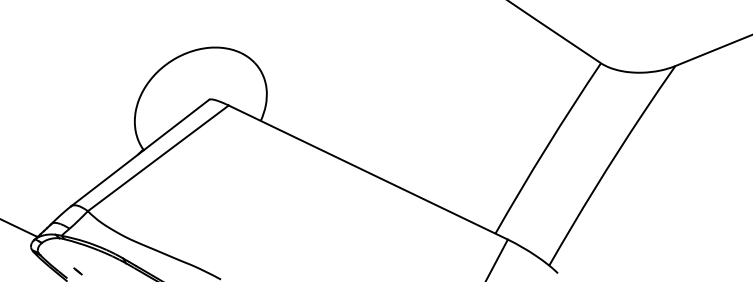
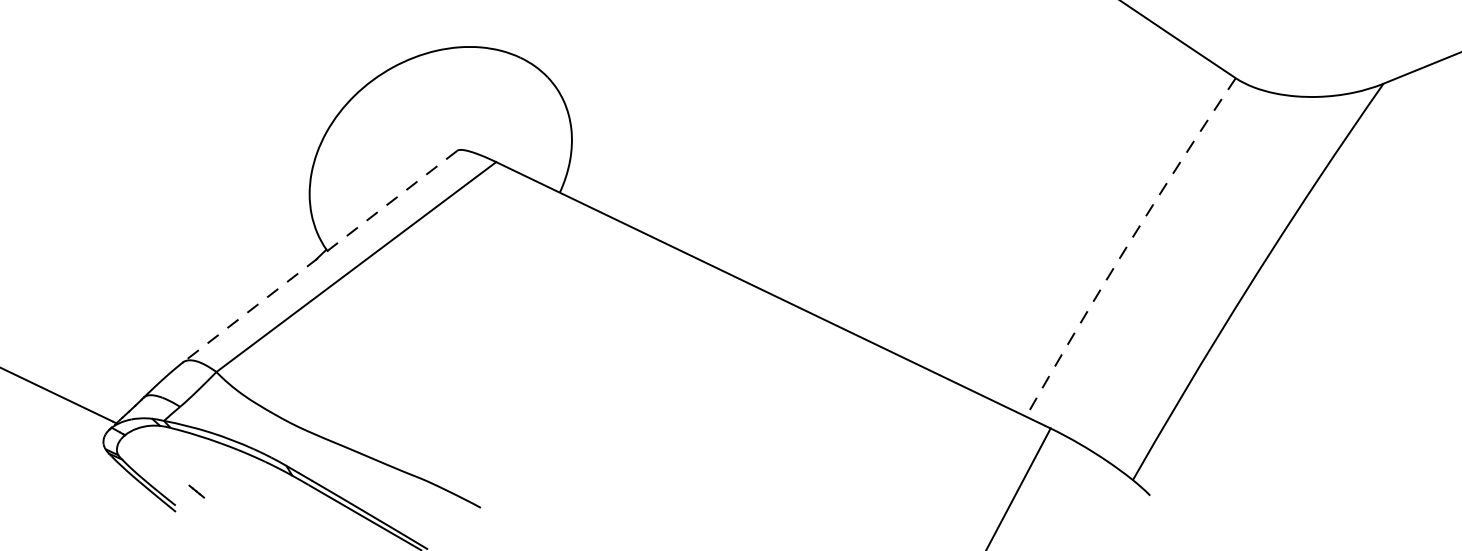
arc: (546, 147) -> (1127, 245), solid -> dashed
line: (139, 153) -> (318, 257), solid -> dashed

